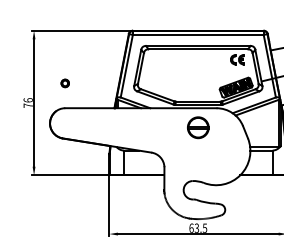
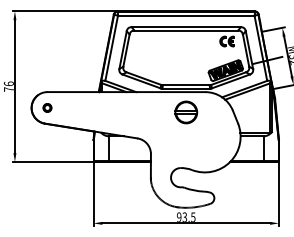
part: (64, 83) -> (46, 108), moved
text: (191, 227) -> (179, 216), 63.5 -> 93.5

